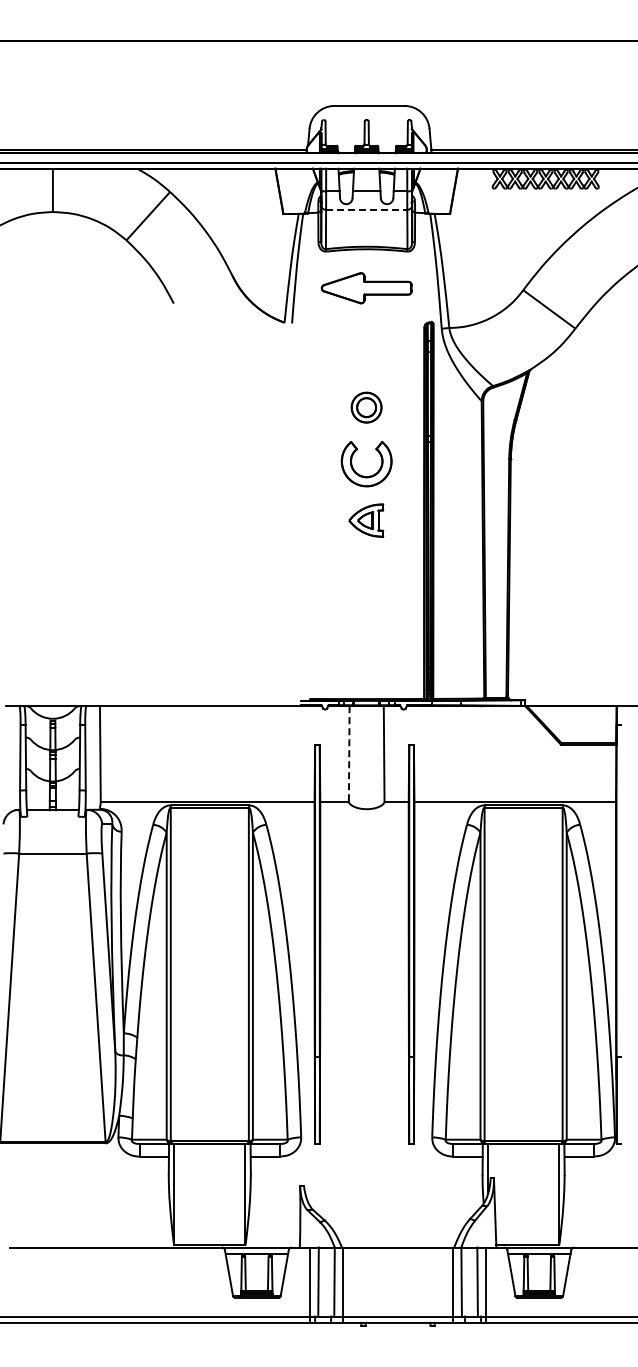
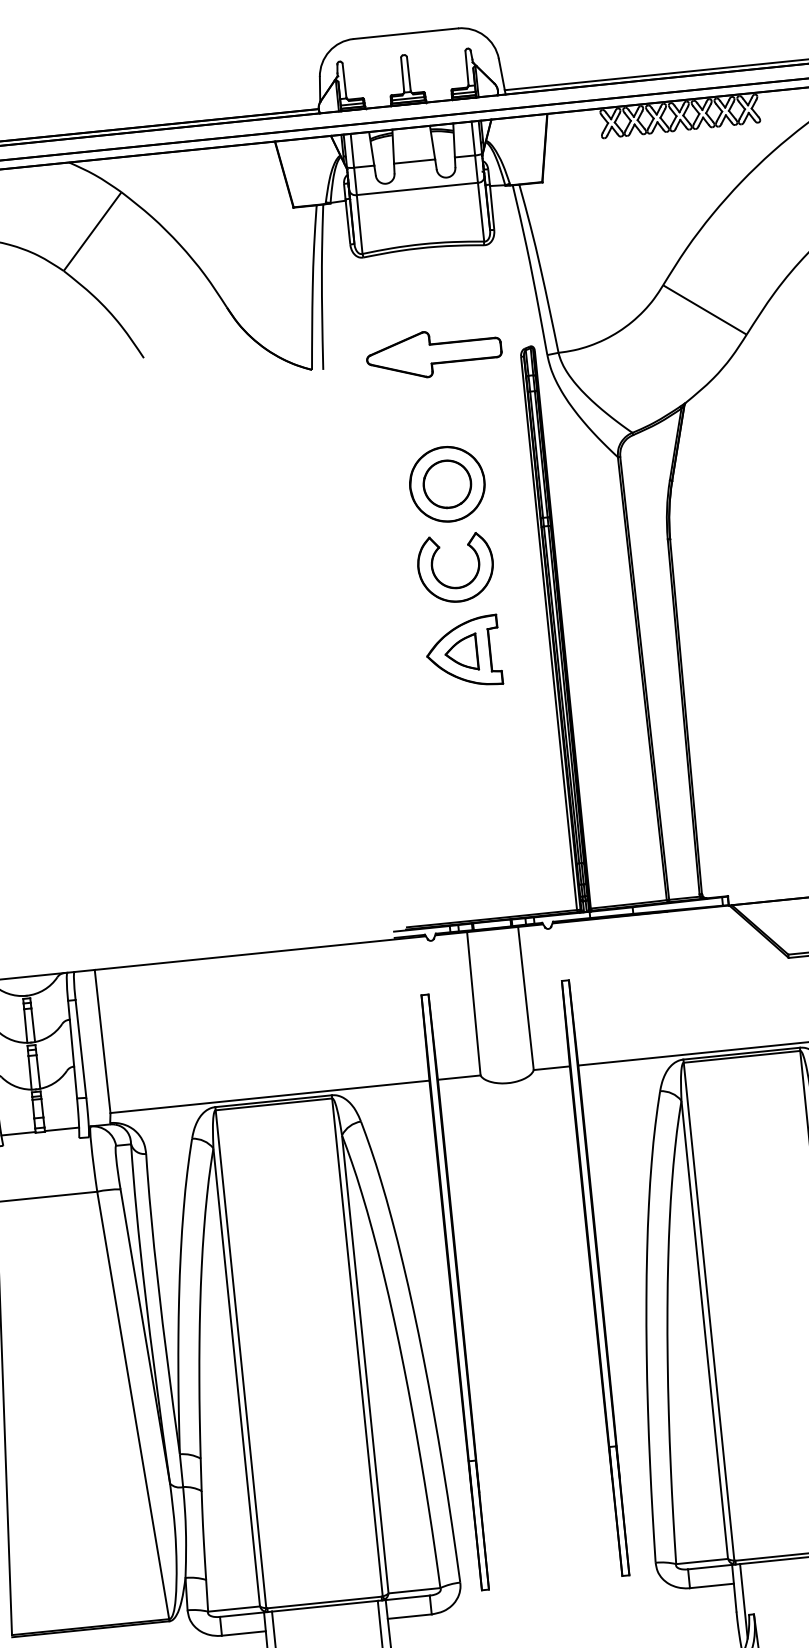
line: (366, 209) -> (417, 188), dashed -> solid
part: (366, 288) -> (433, 354), moved
part: (366, 407) -> (447, 483), size x1.67
part: (366, 520) -> (464, 652), size x1.43
line: (349, 753) -> (474, 1002), dashed -> solid

